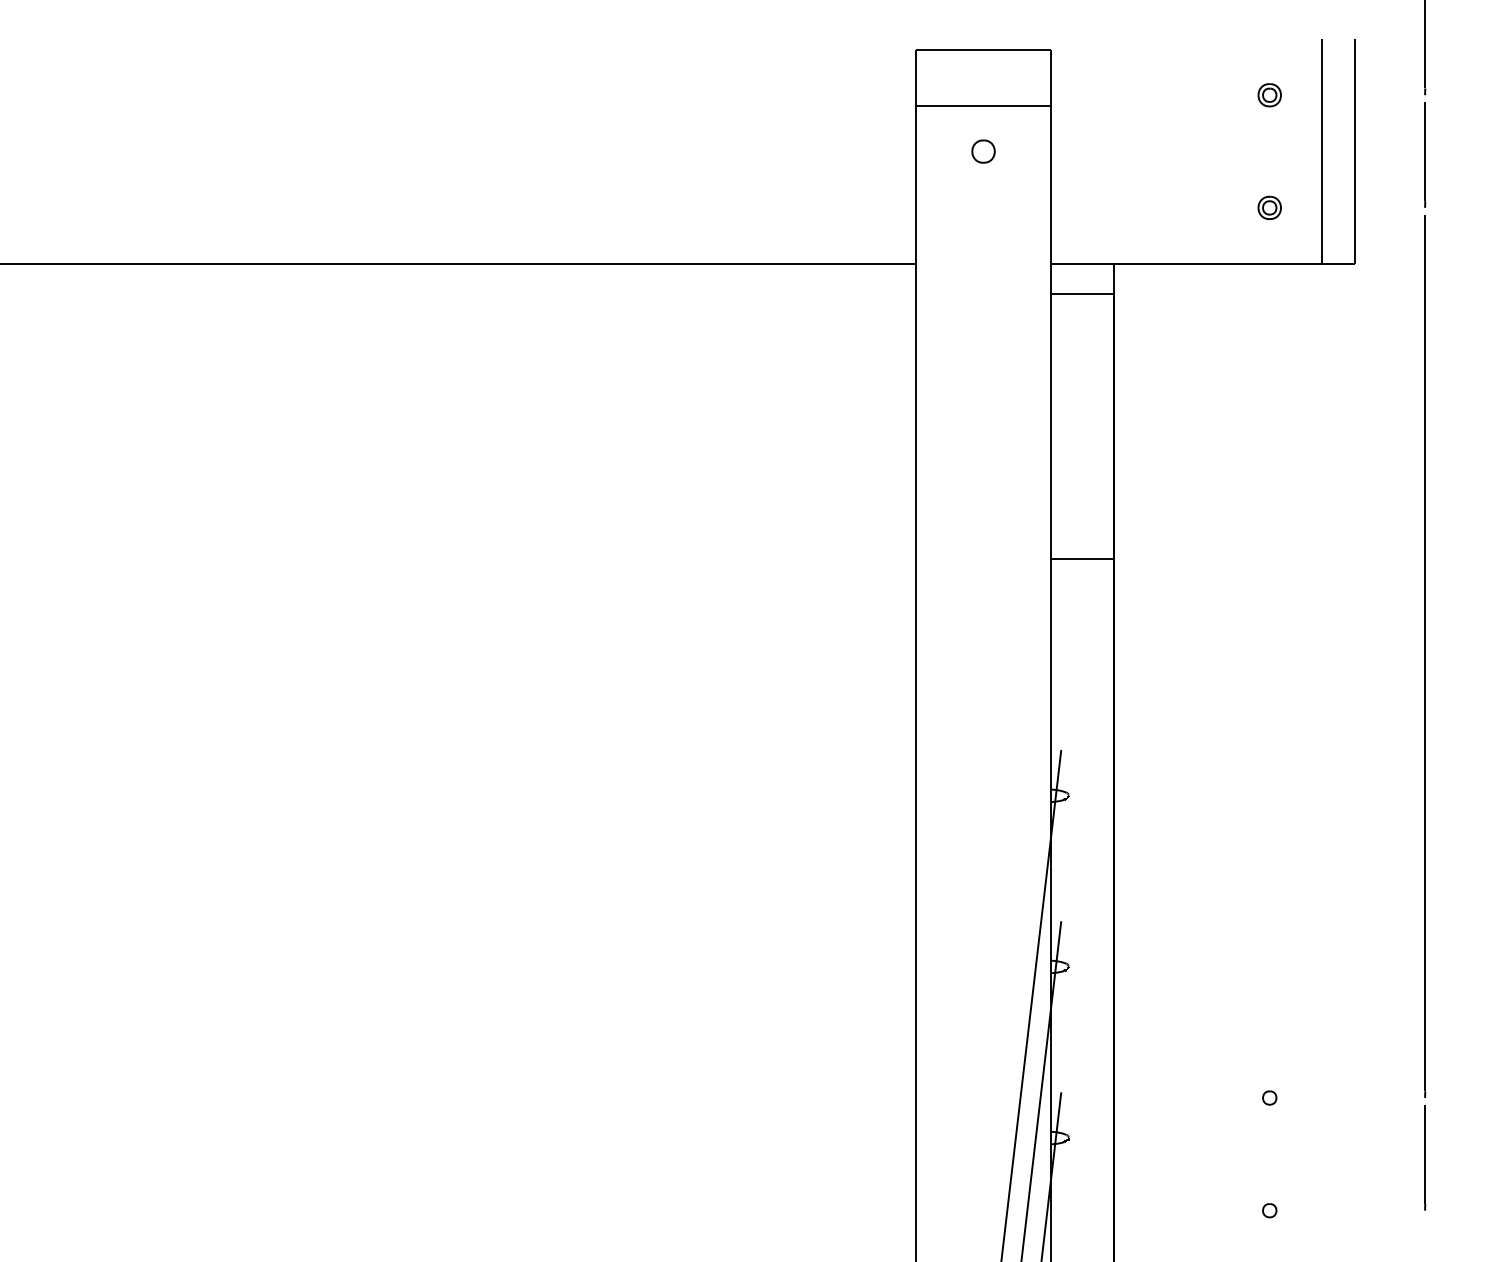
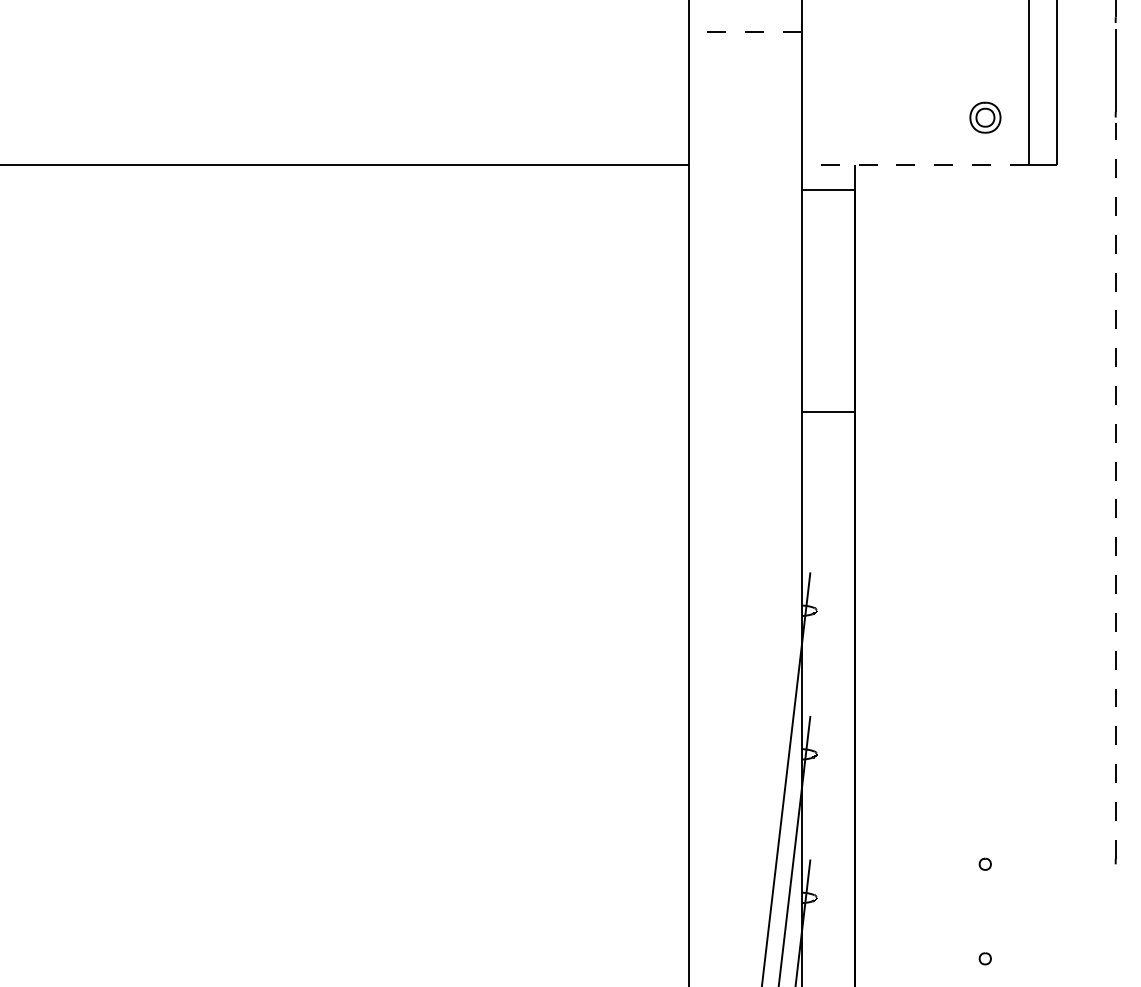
part: (1269, 95) -> (985, 23), removed
line: (983, 106) -> (745, 32), solid -> dashed
part: (983, 151) -> (745, 70), removed
part: (1269, 207) -> (985, 117), size x1.6
line: (1185, 264) -> (914, 164), solid -> dashed
line: (1425, 652) -> (1115, 490), solid -> dashed
line: (1425, 1157) -> (1115, 914), removed

